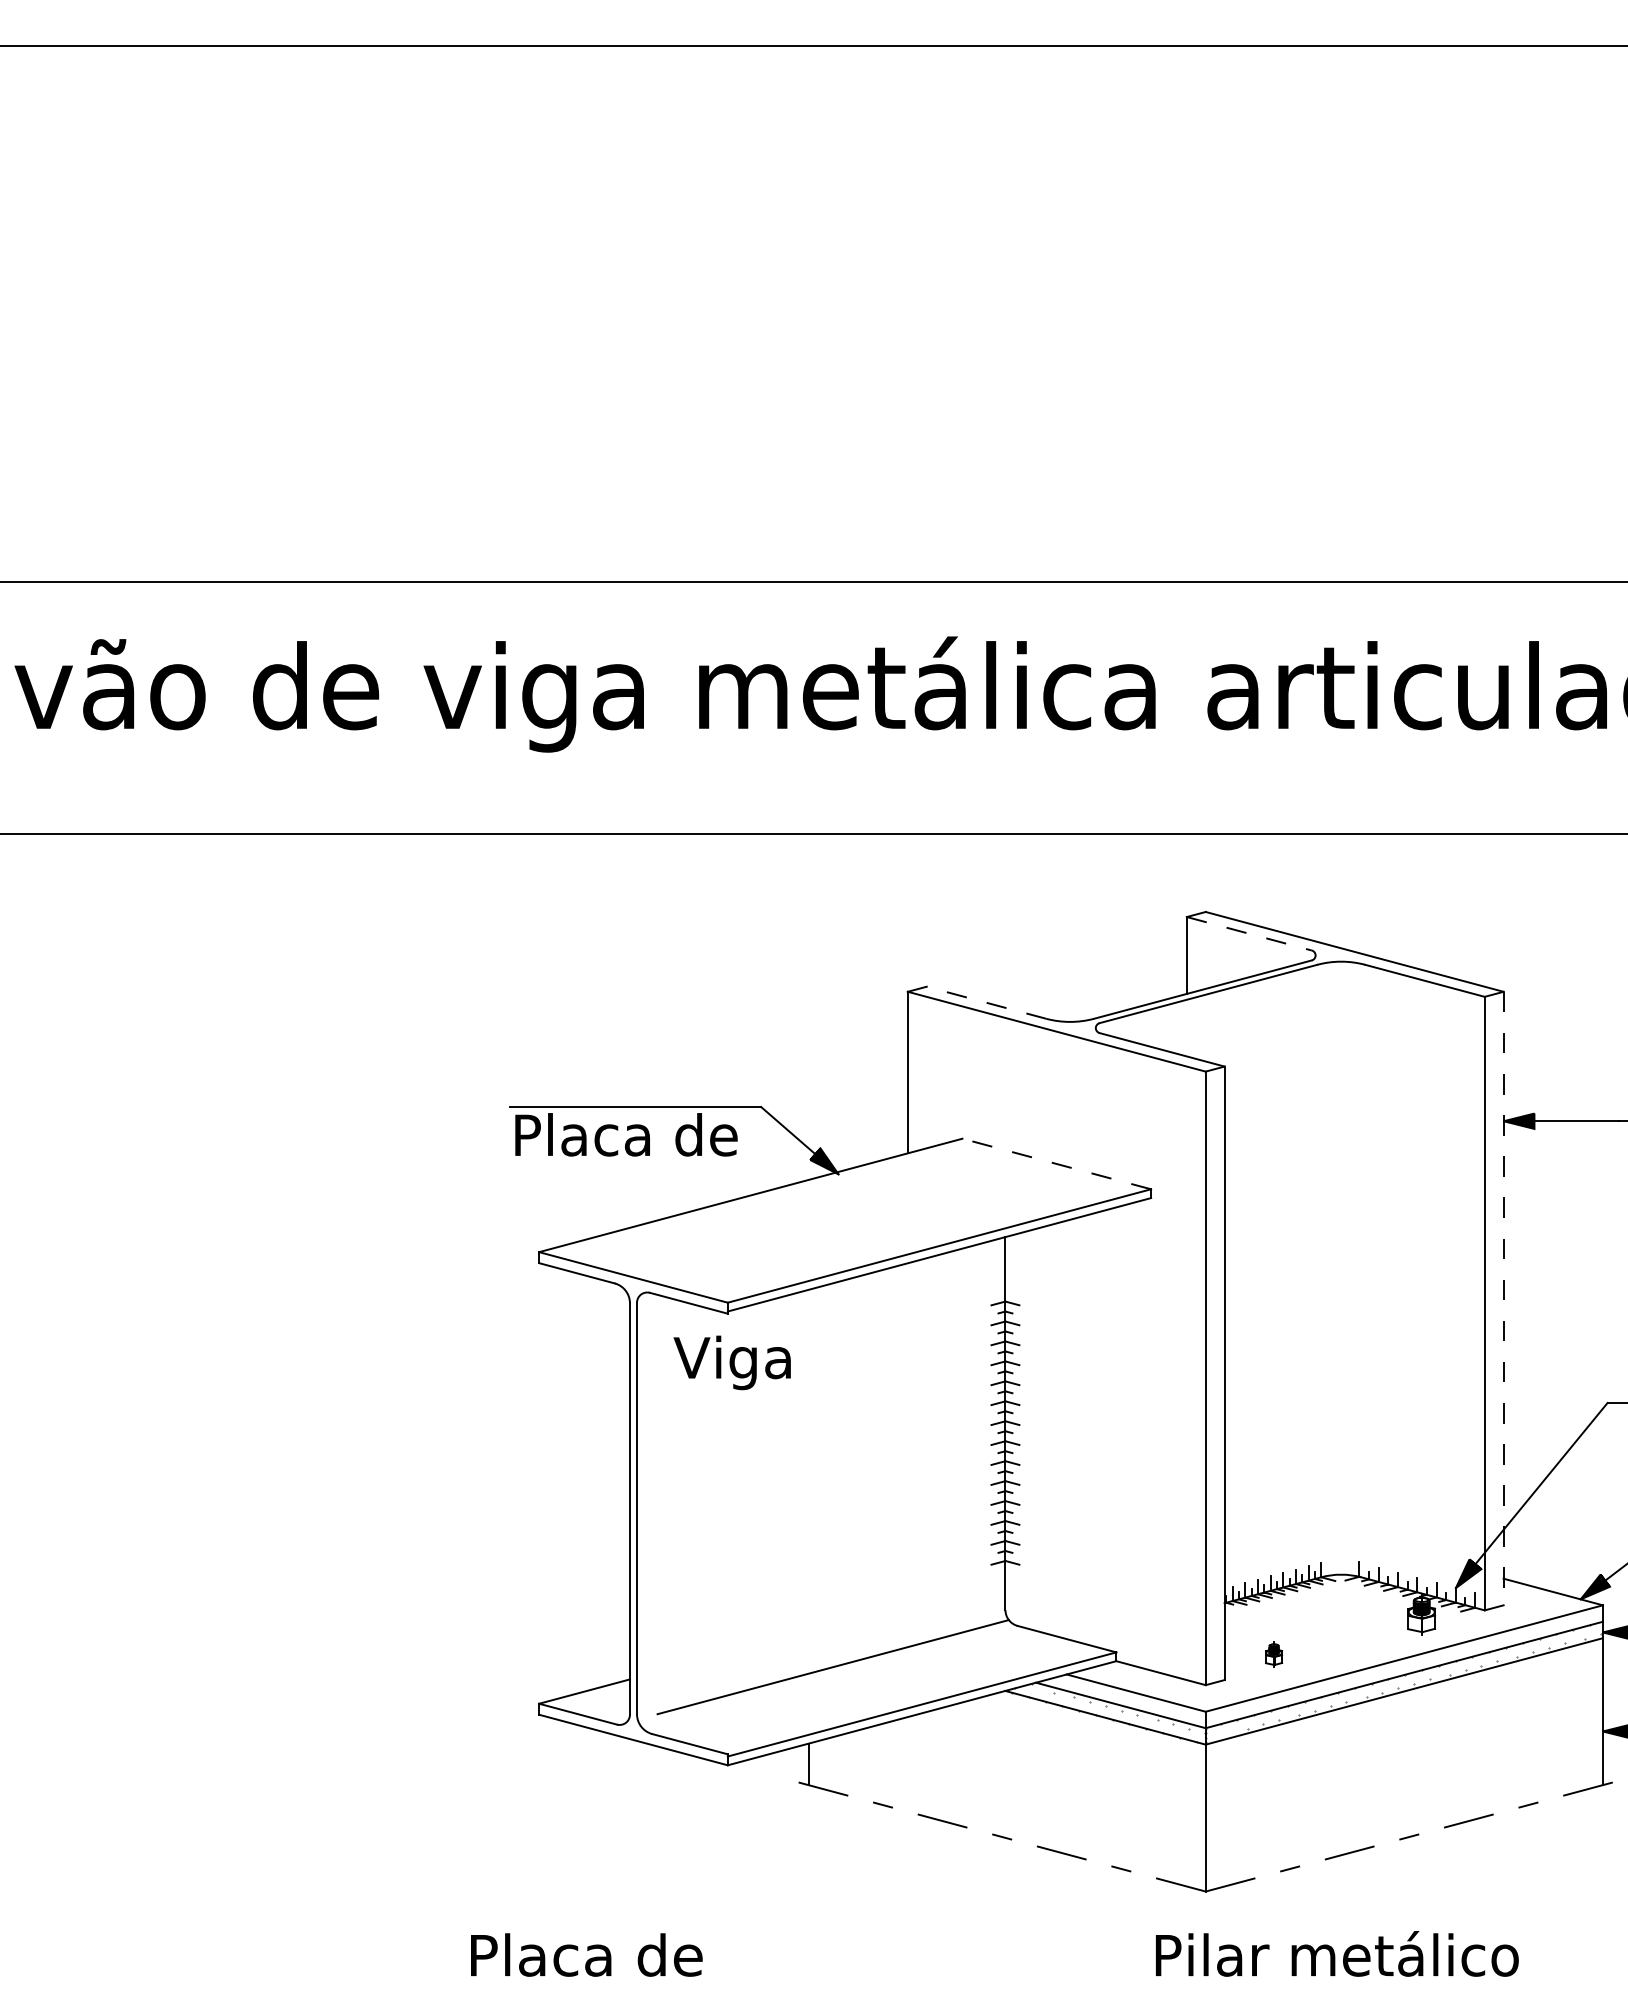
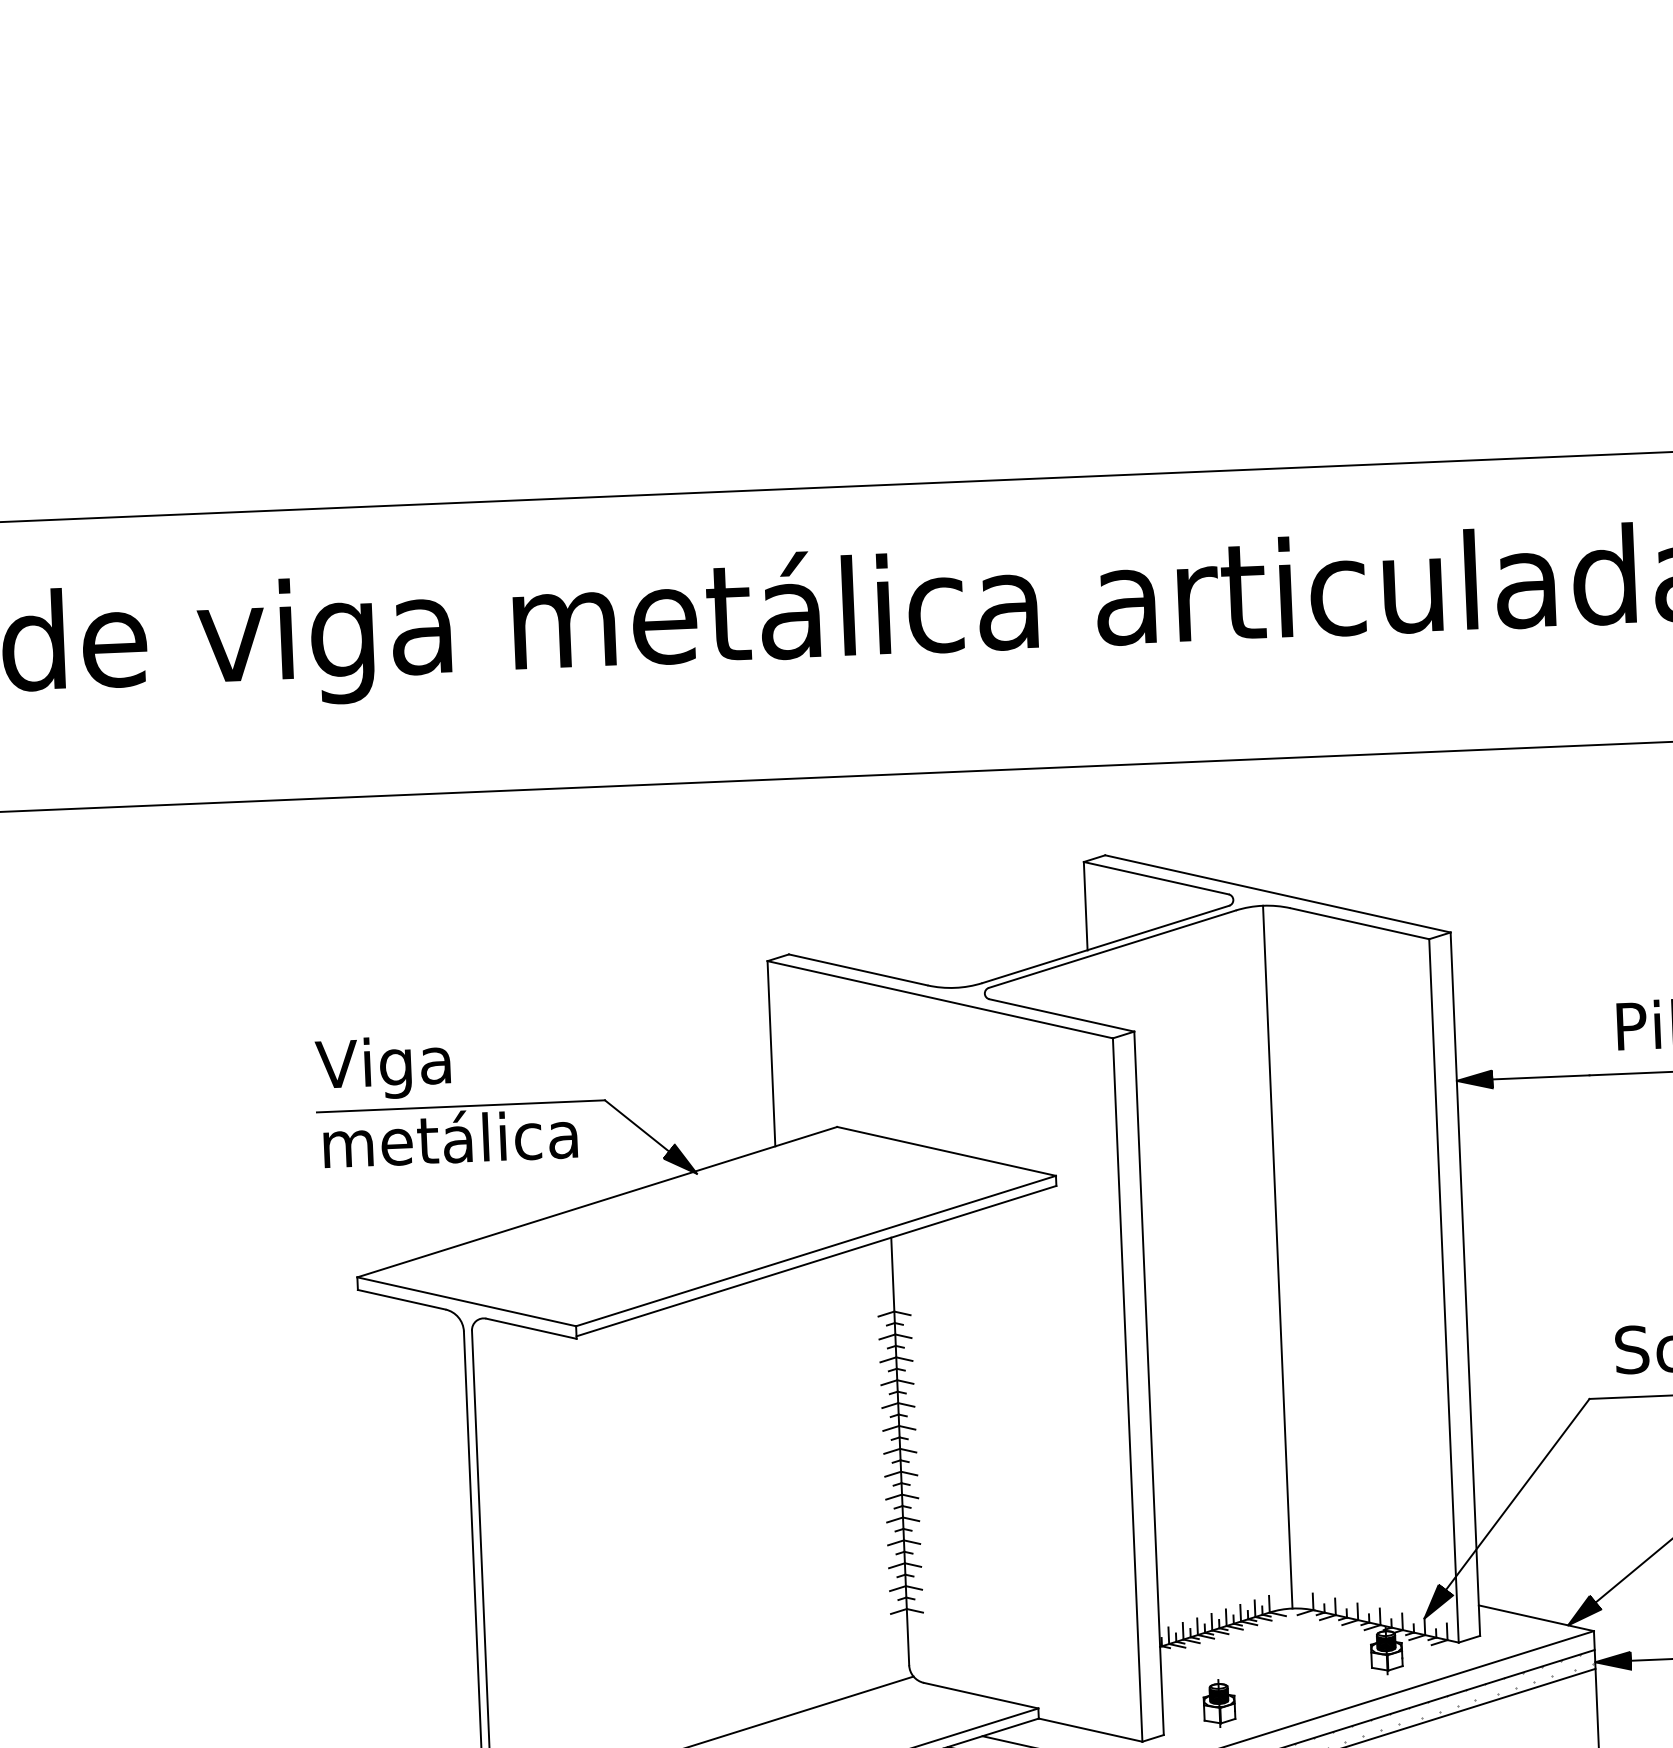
line: (1249, 933) -> (1156, 877), dashed -> solid
line: (986, 1002) -> (858, 969), dashed -> solid
text: (625, 1133) -> (450, 1137), Placa de -> metálica
line: (1056, 1164) -> (946, 1151), dashed -> solid
line: (1341, 1267) -> (1278, 1256), added
line: (1503, 1298) -> (1465, 1284), dashed -> solid
text: (731, 1362) -> (382, 1067), moved
part: (1273, 1654) -> (1218, 1703), size x1.67

